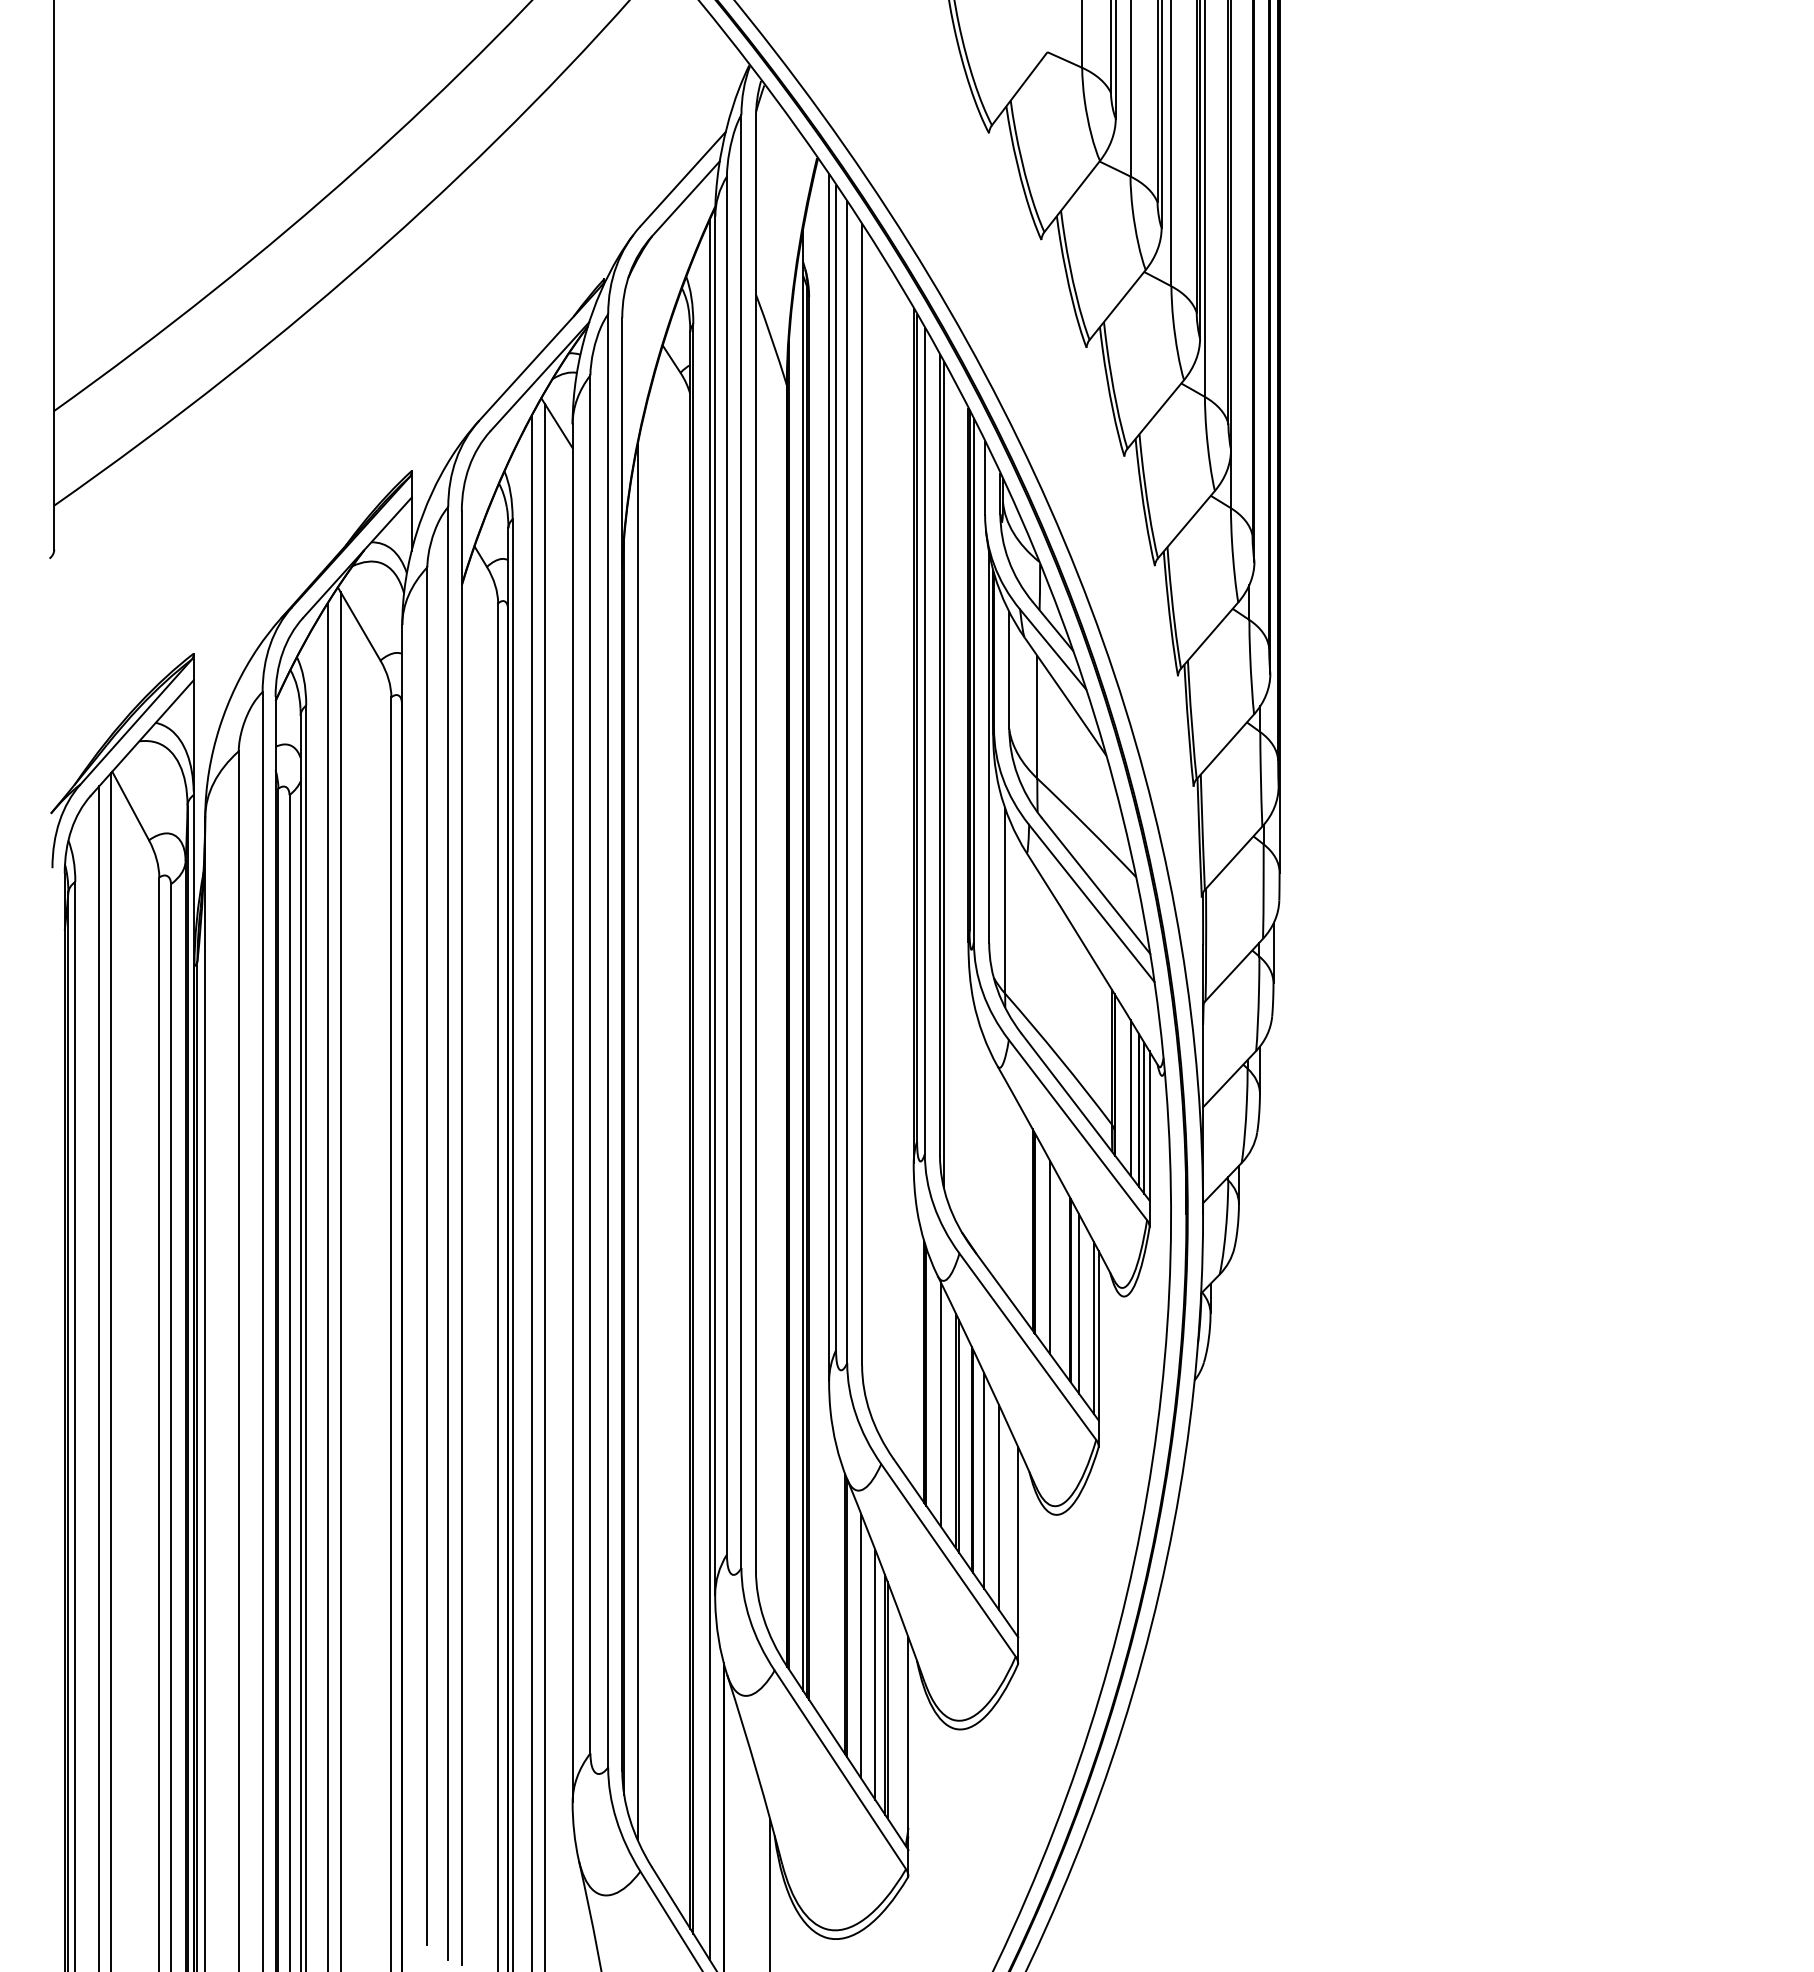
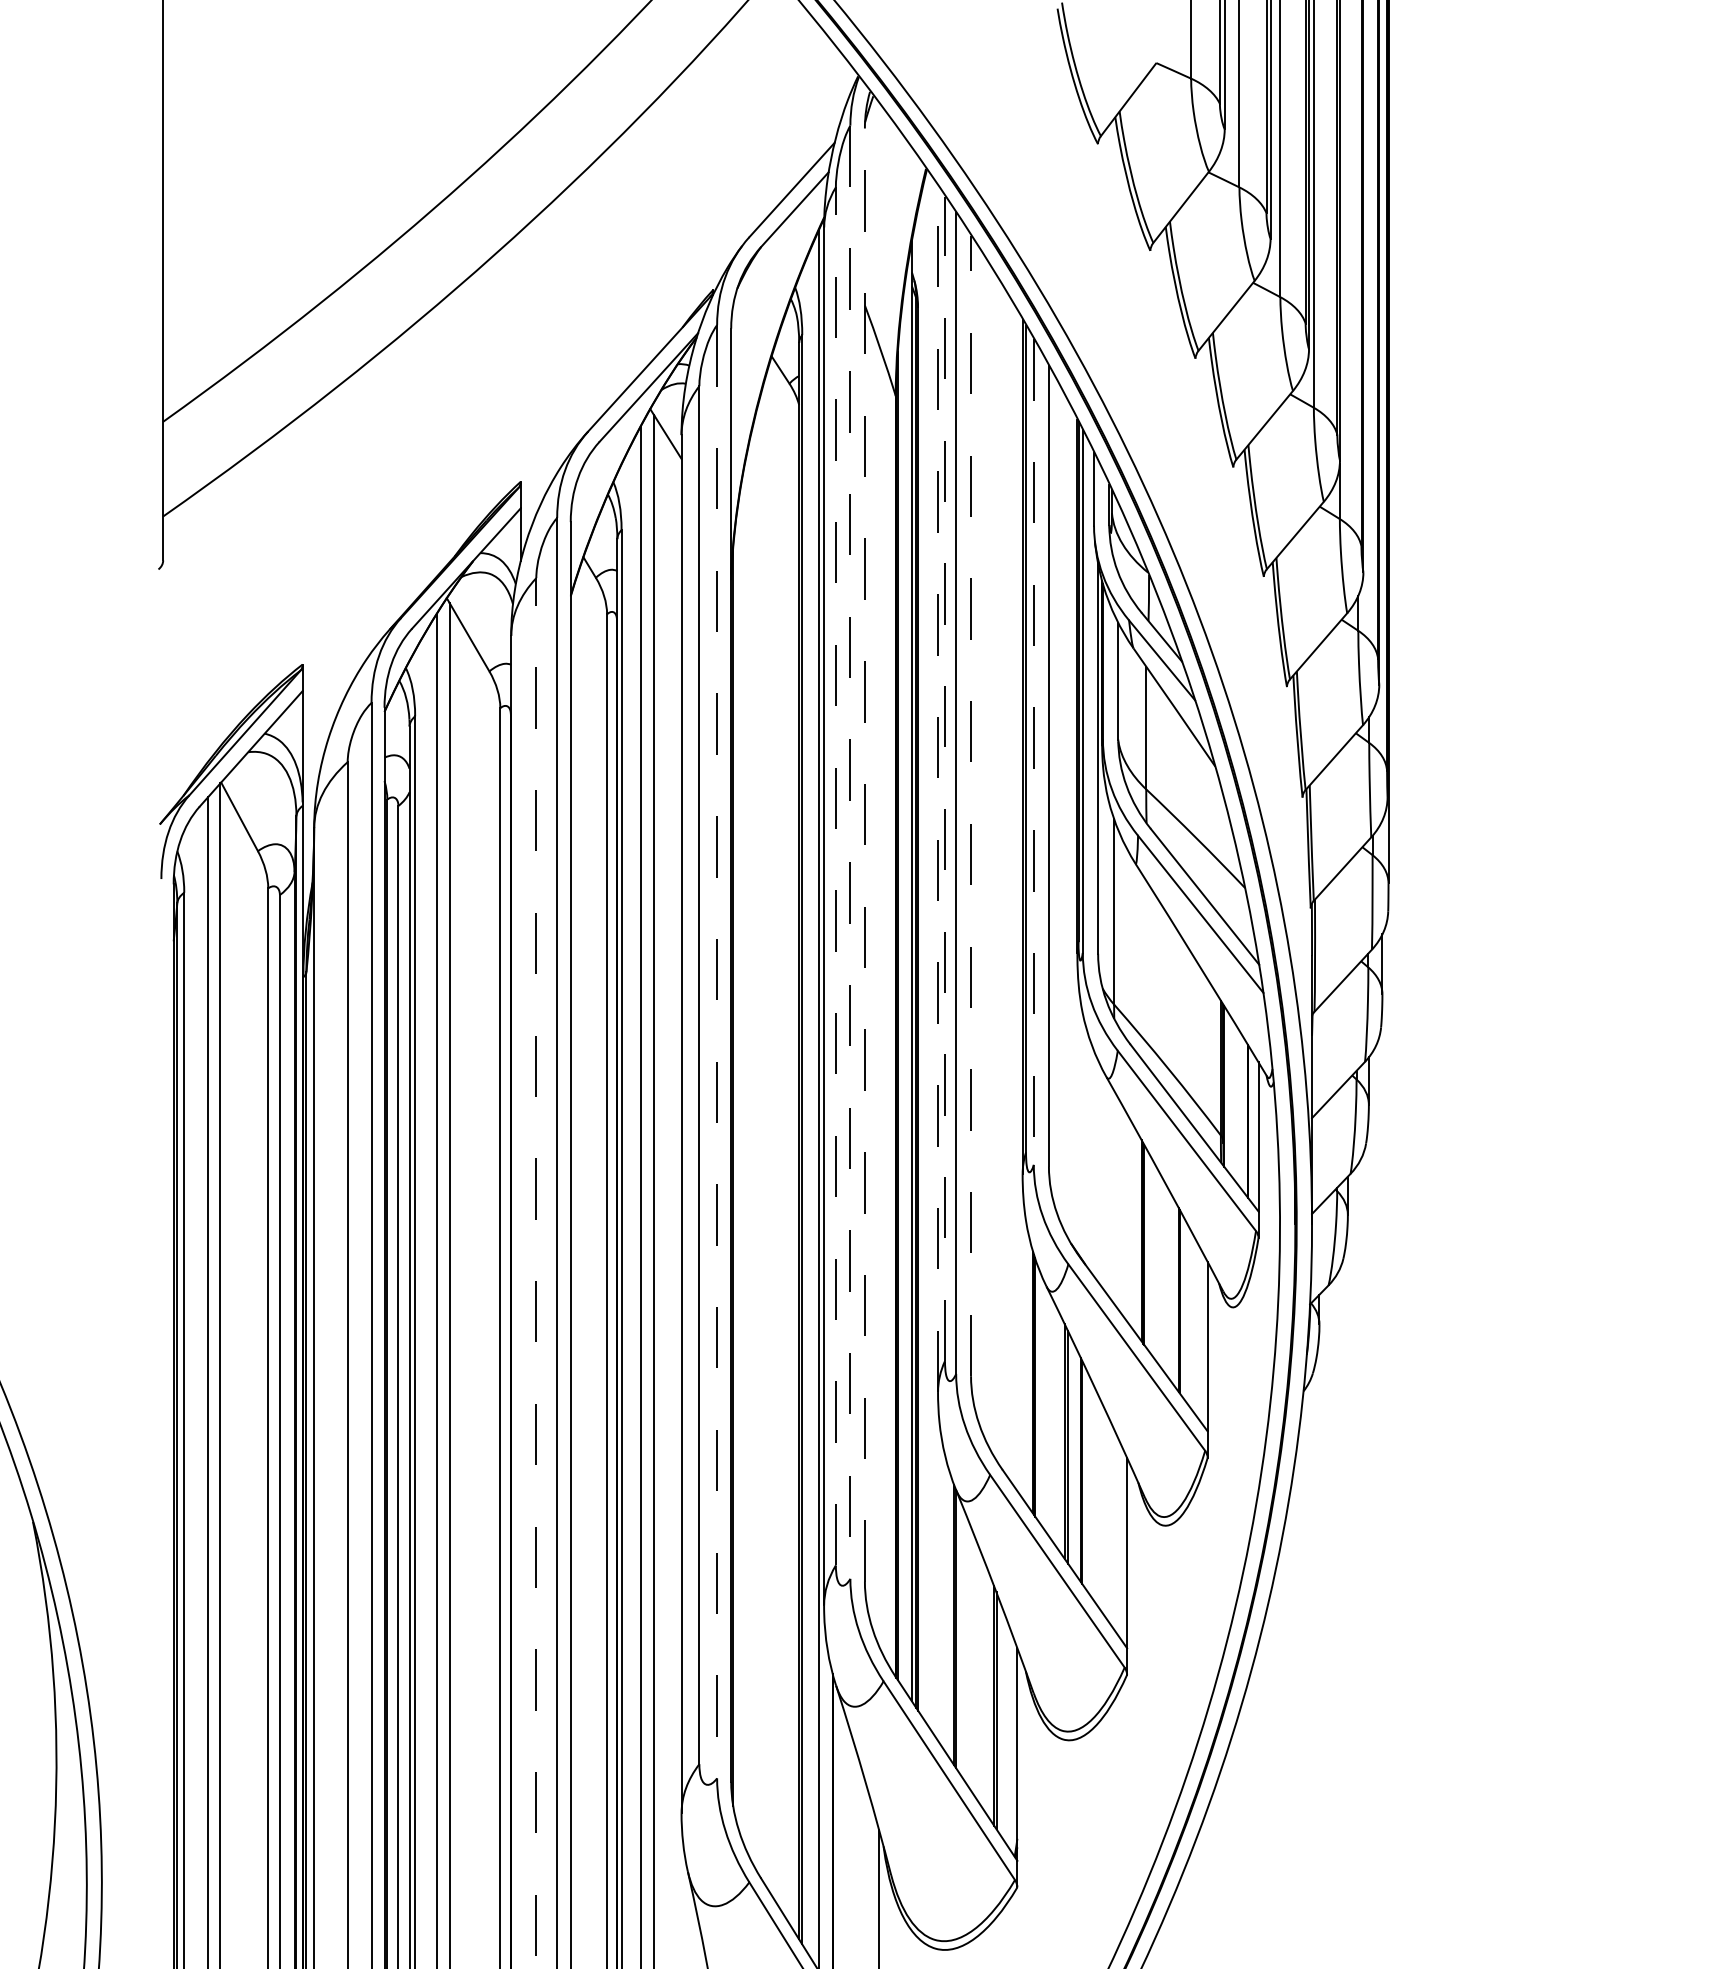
line: (924, 741) -> (1033, 752), solid -> dashed
line: (836, 767) -> (945, 778), solid -> dashed
line: (943, 775) -> (1052, 786), removed
line: (829, 778) -> (938, 789), solid -> dashed
line: (862, 794) -> (971, 805), solid -> dashed
line: (741, 841) -> (850, 852), solid -> dashed
line: (755, 844) -> (864, 855), solid -> dashed
line: (726, 865) -> (835, 876), solid -> dashed
line: (608, 1040) -> (717, 1051), solid -> dashed
line: (1130, 1097) -> (1239, 1108), removed
line: (1144, 1117) -> (1253, 1128), removed
line: (637, 1141) -> (746, 1152), removed
line: (427, 1255) -> (536, 1266), solid -> dashed
line: (1050, 1257) -> (1159, 1268), removed
line: (1078, 1303) -> (1187, 1314), removed
line: (1093, 1328) -> (1202, 1339), removed
line: (940, 1404) -> (1049, 1415), removed
line: (984, 1480) -> (1093, 1491), removed
line: (999, 1507) -> (1108, 1518), removed
line: (861, 1645) -> (970, 1656), removed
line: (875, 1674) -> (984, 1685), removed

